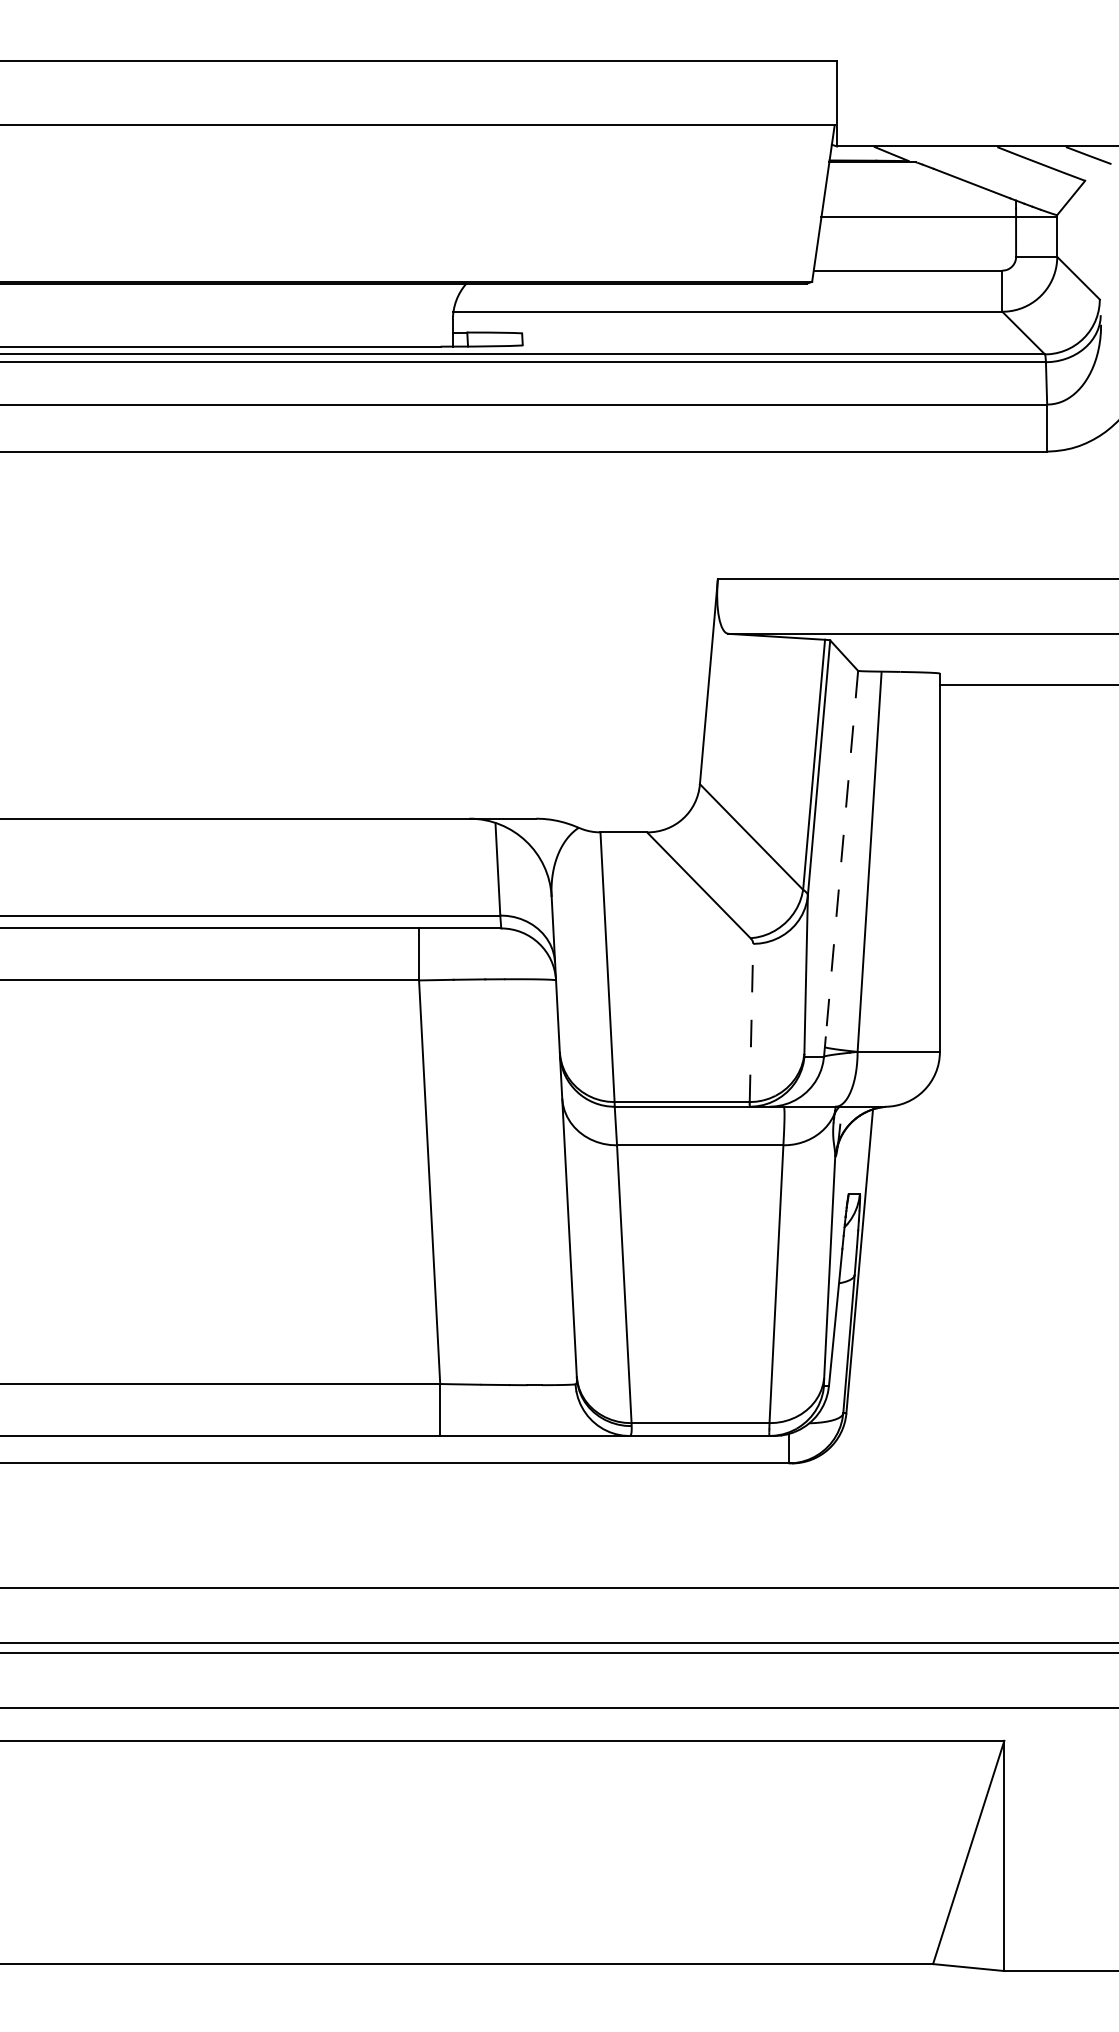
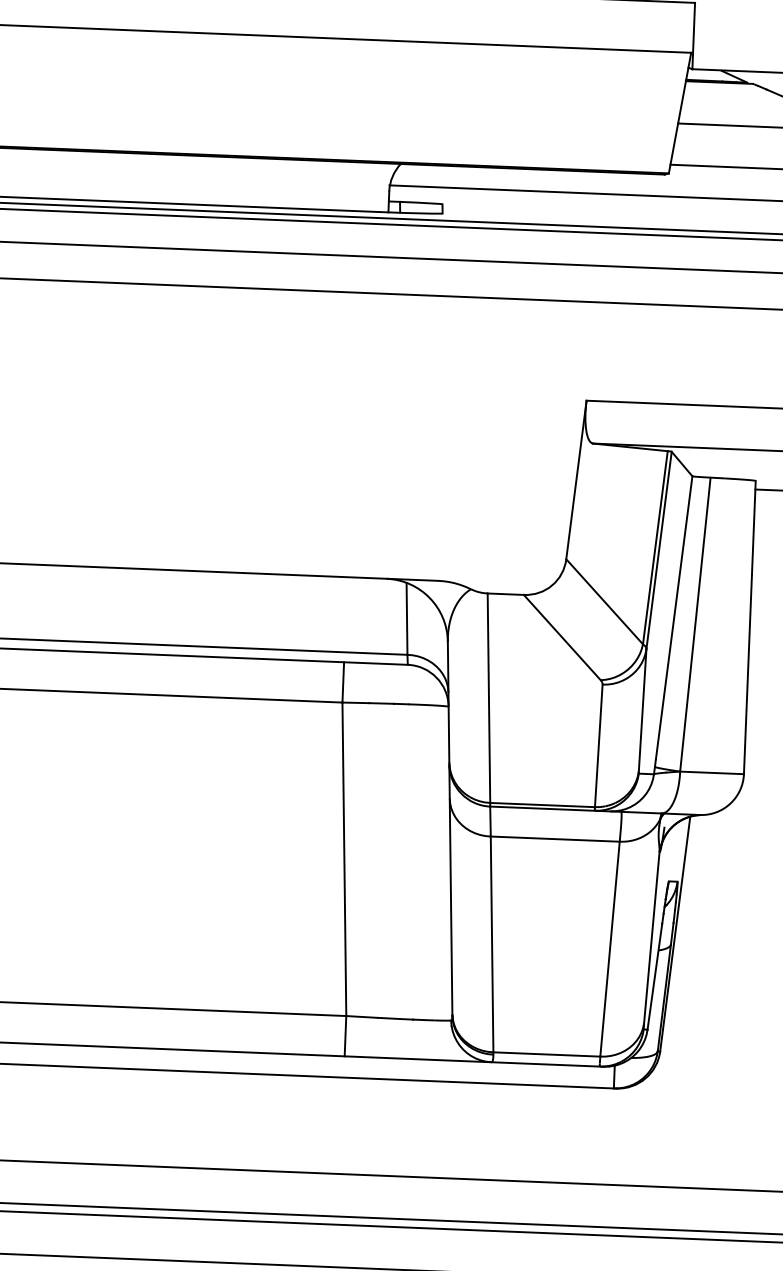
line: (841, 854) -> (673, 618), dashed -> solid
line: (751, 1022) -> (598, 745), dashed -> solid

